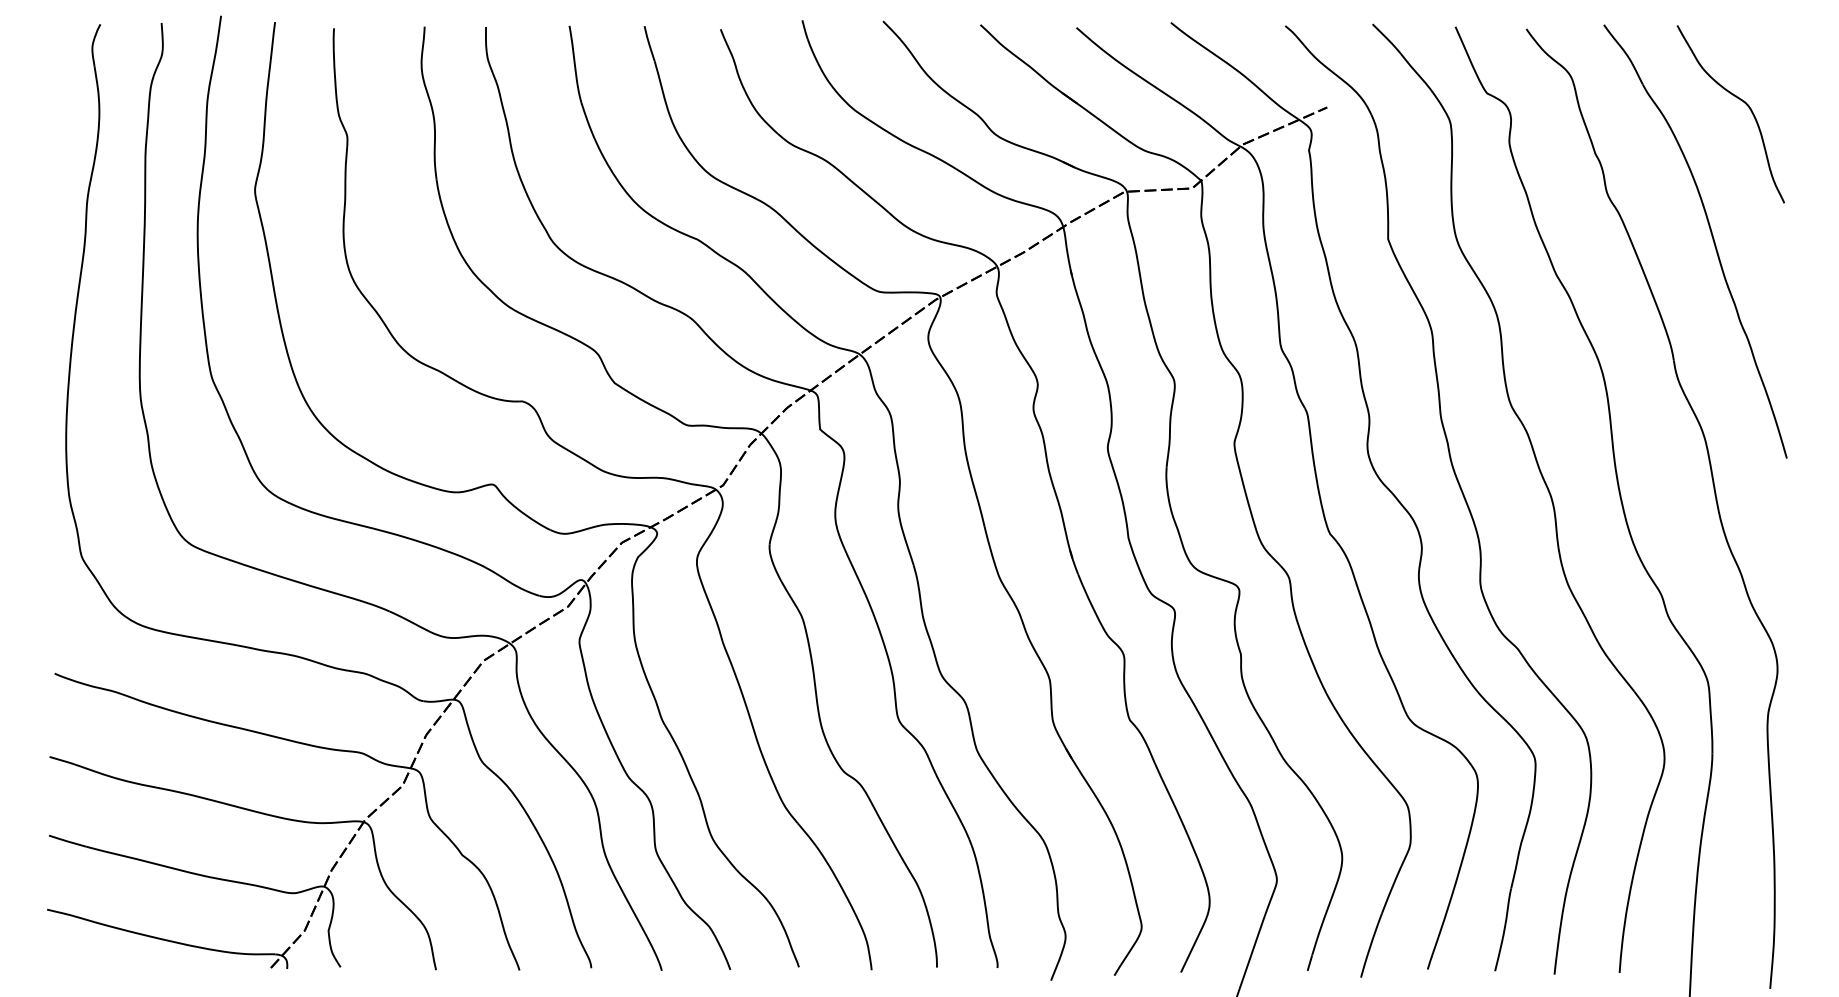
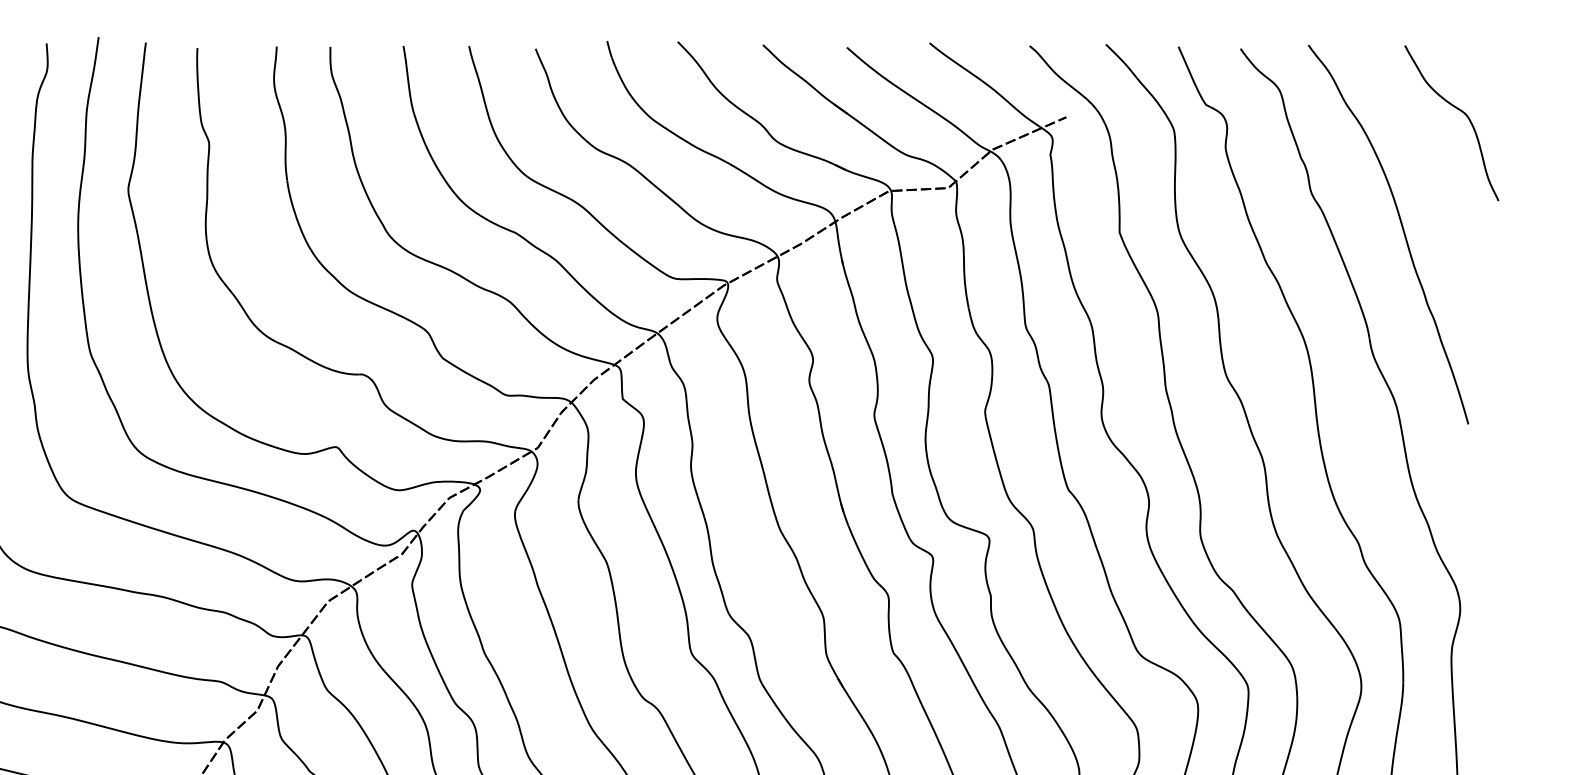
curve: (1738, 99) -> (1458, 110), moved

